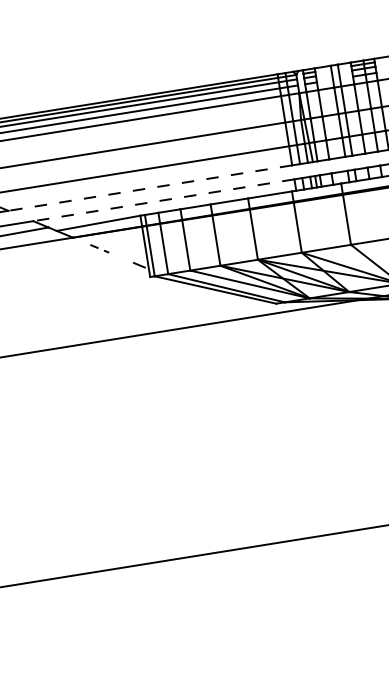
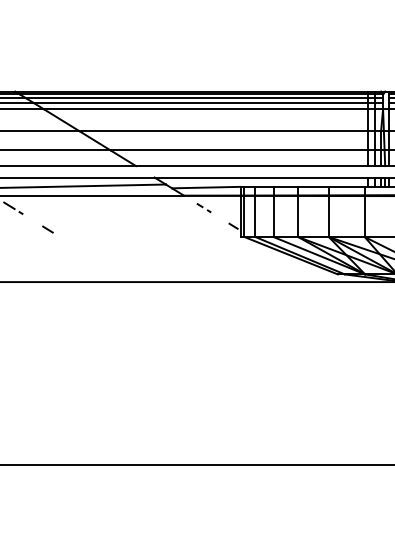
line: (149, 188) -> (251, 166), dashed -> solid
line: (163, 200) -> (261, 177), dashed -> solid

